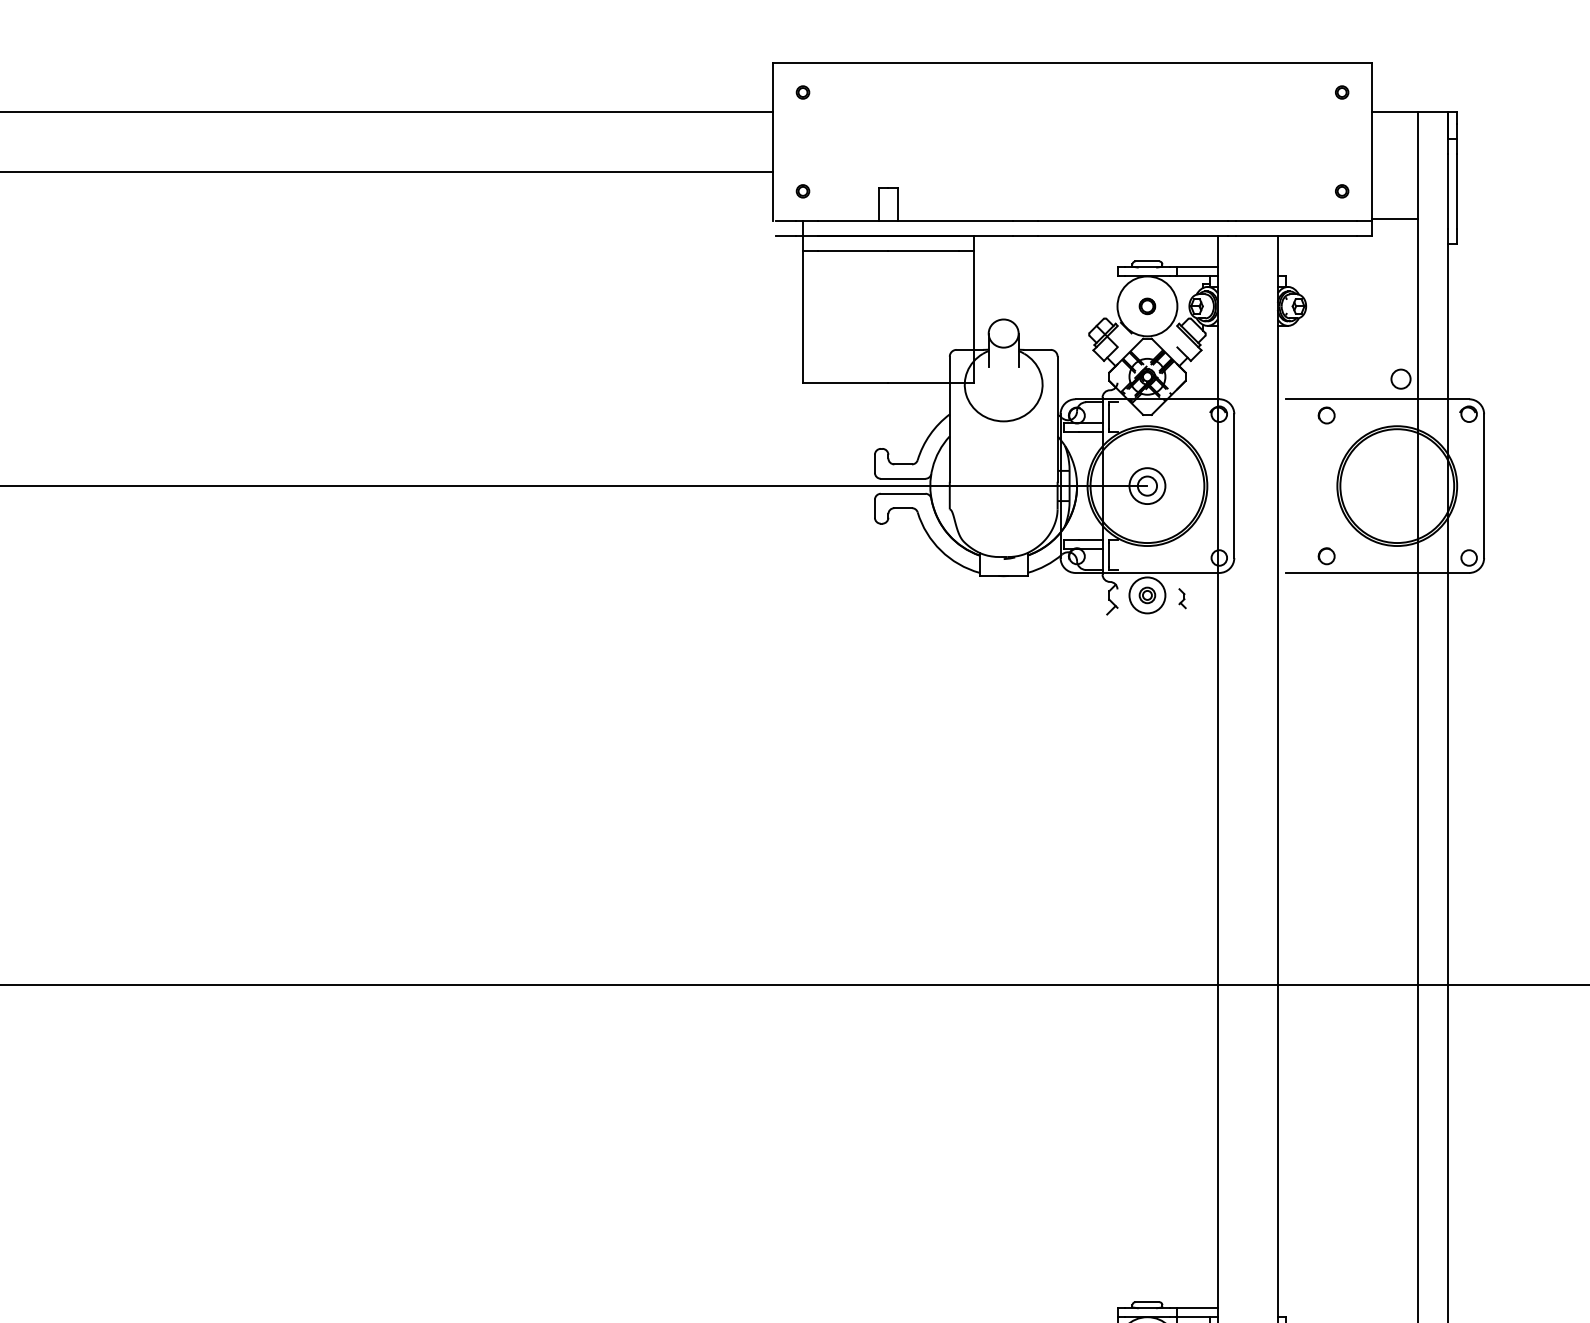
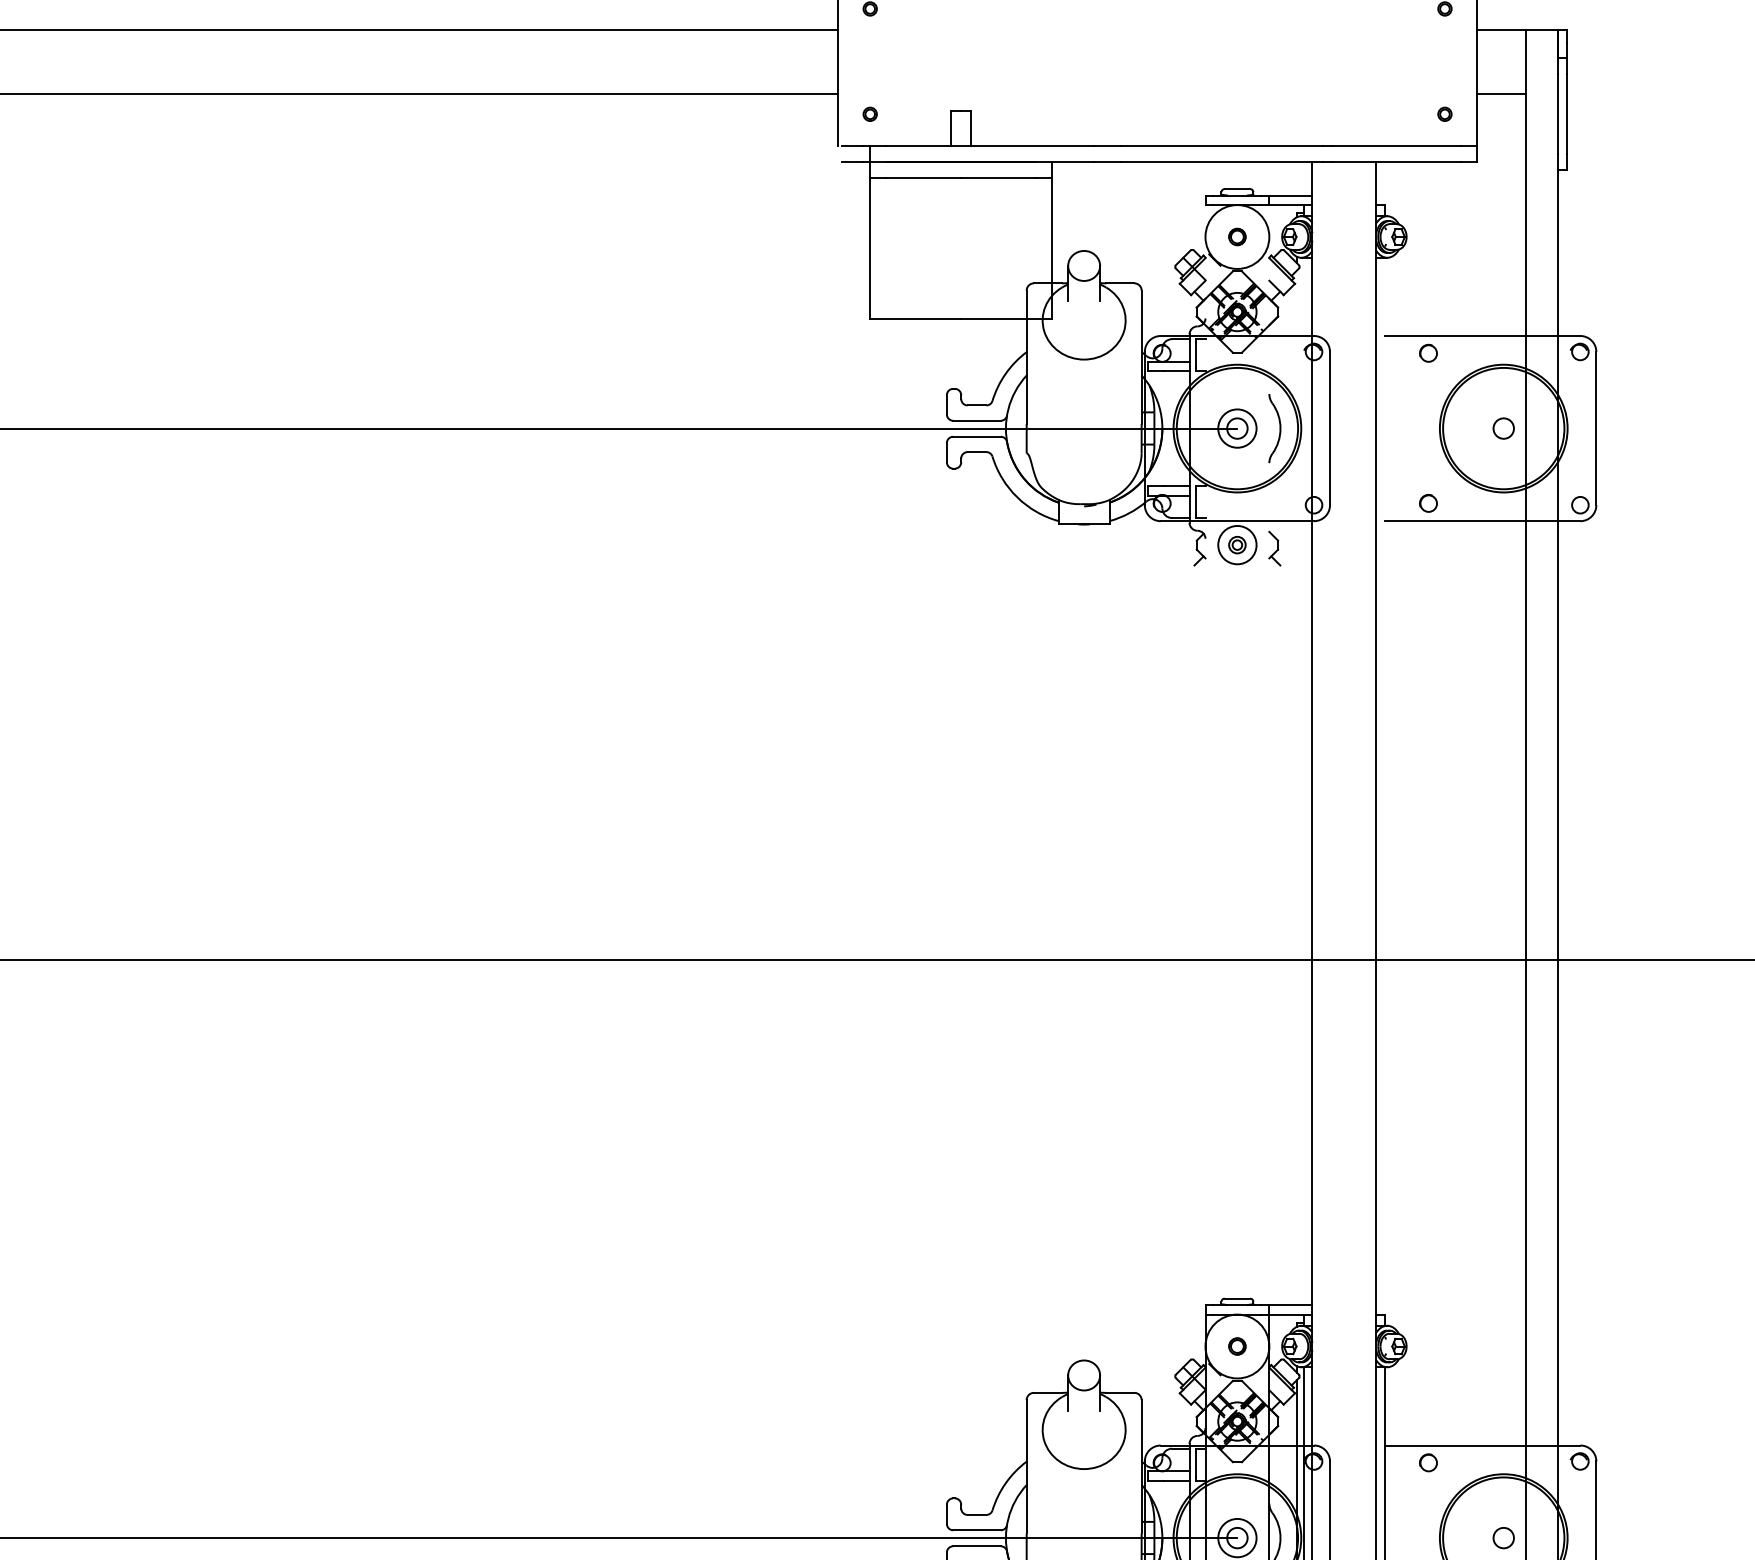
line: (1394, 218) -> (1500, 93), moved
circle: (1400, 379) -> (1503, 428), moved
part: (1182, 486) -> (1274, 428), added
part: (1182, 598) -> (1274, 548), size x1.67

